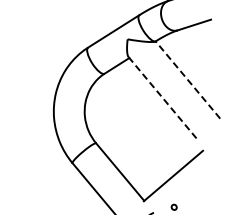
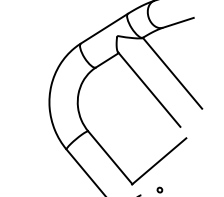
line: (187, 79) -> (172, 72), dashed -> solid
line: (162, 97) -> (149, 89), dashed -> solid

